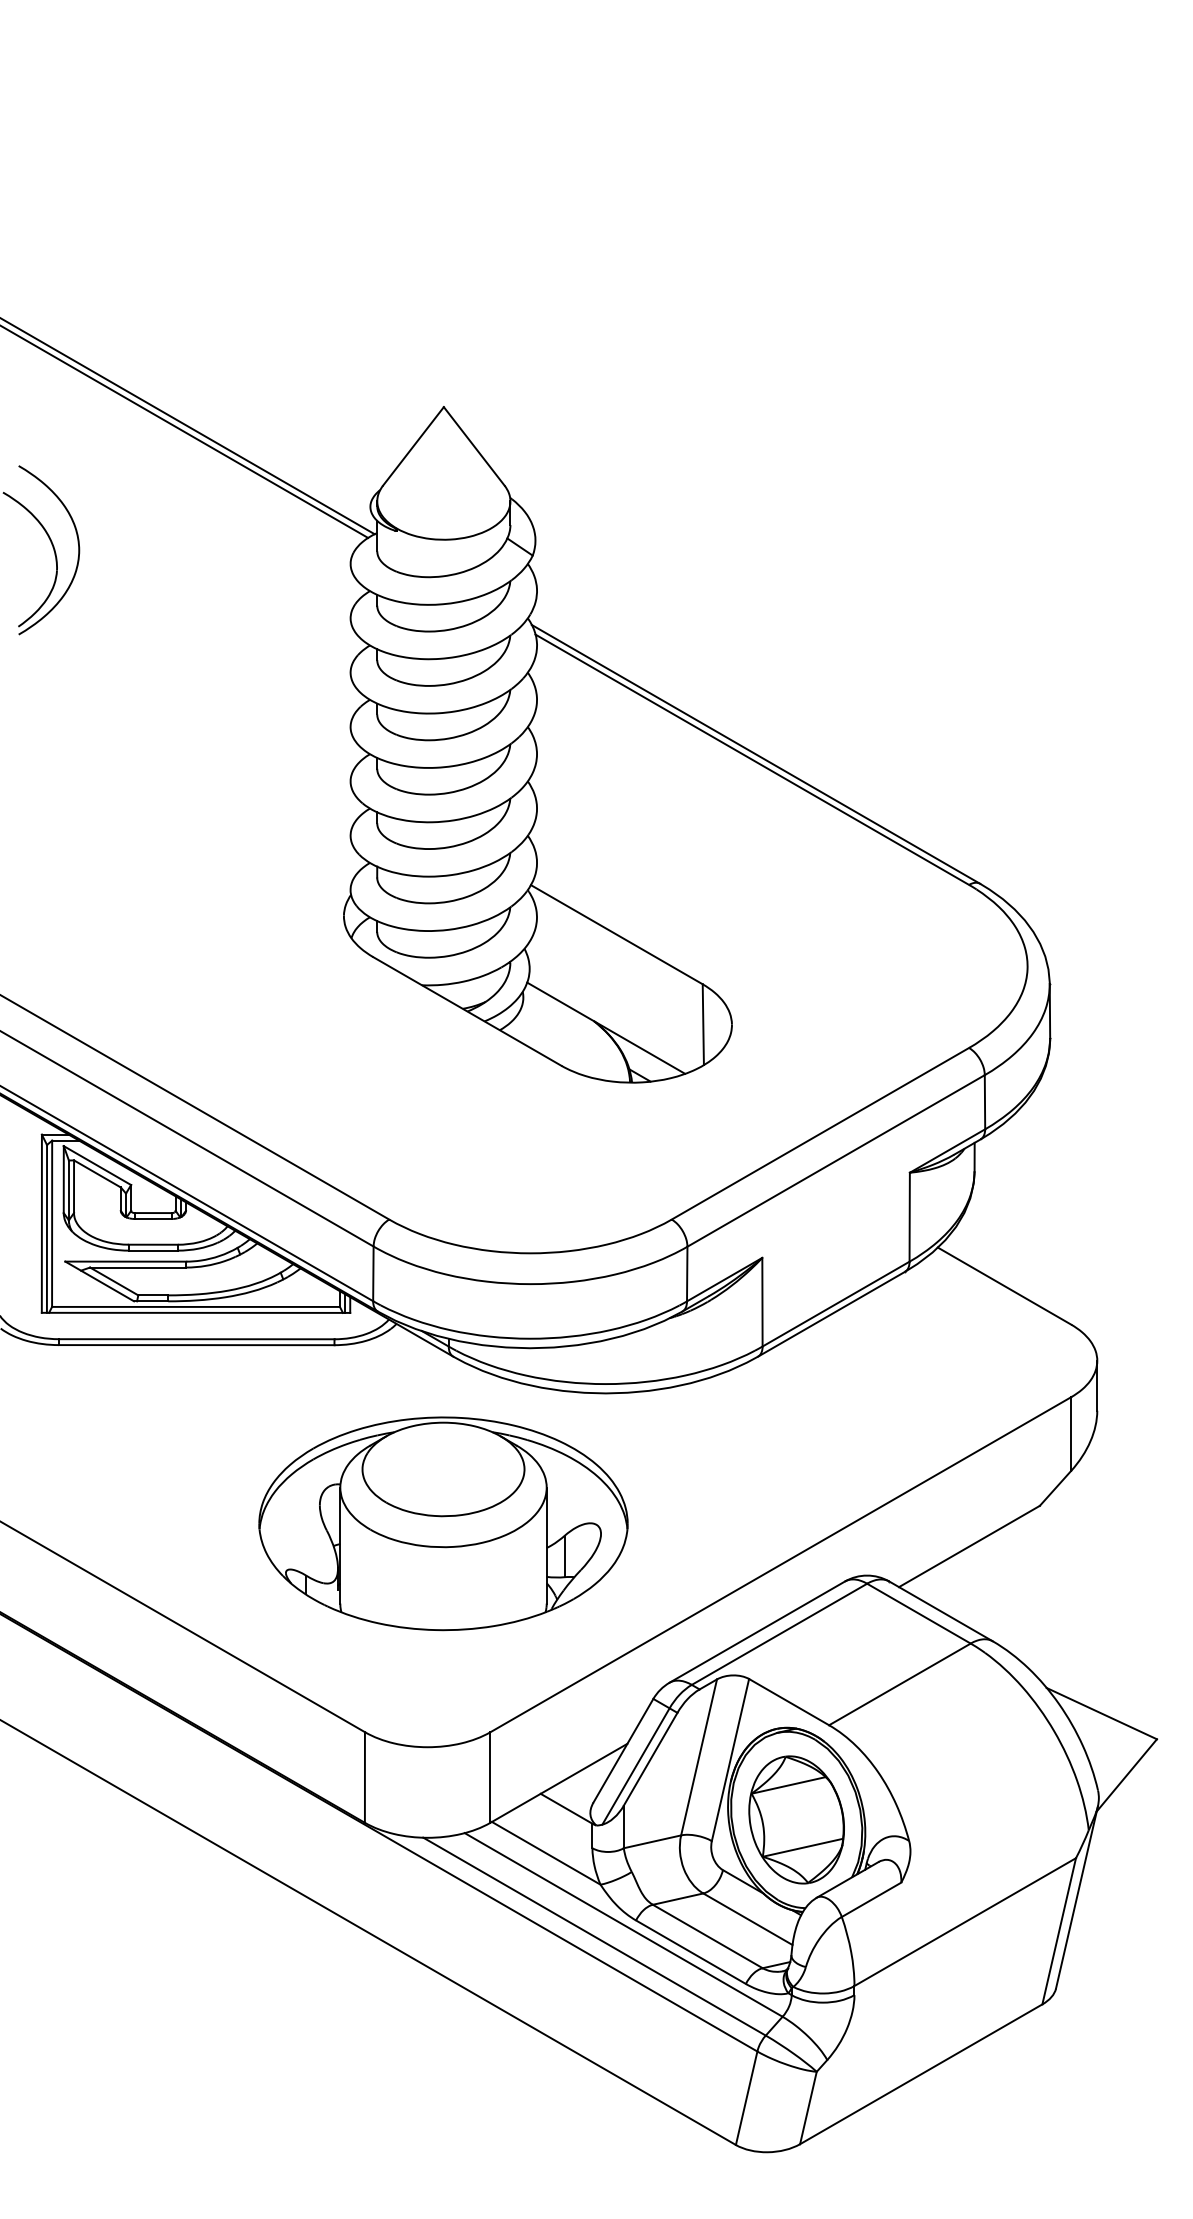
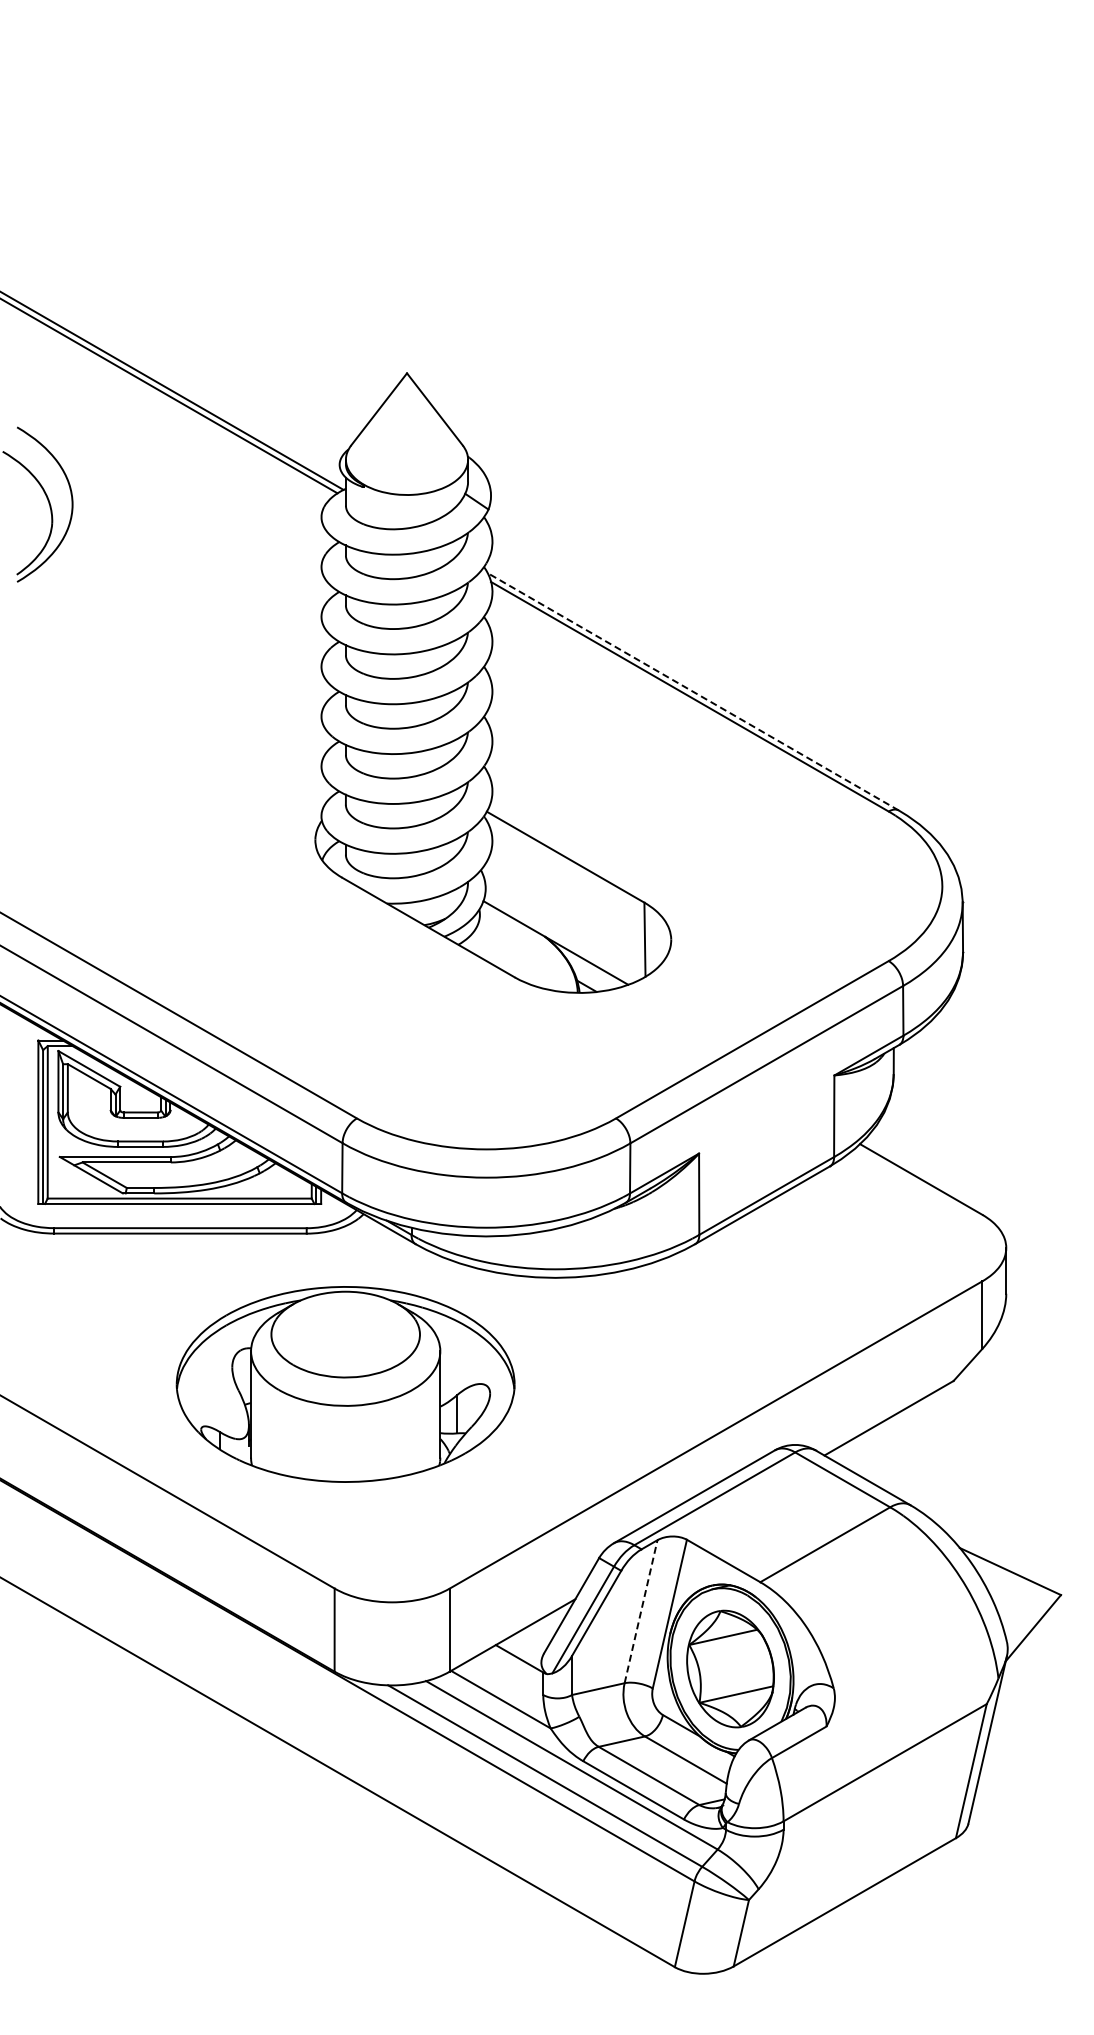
line: (755, 754) -> (692, 691), solid -> dashed
part: (443, 1523) -> (345, 1384), moved
line: (699, 1757) -> (641, 1611), solid -> dashed

